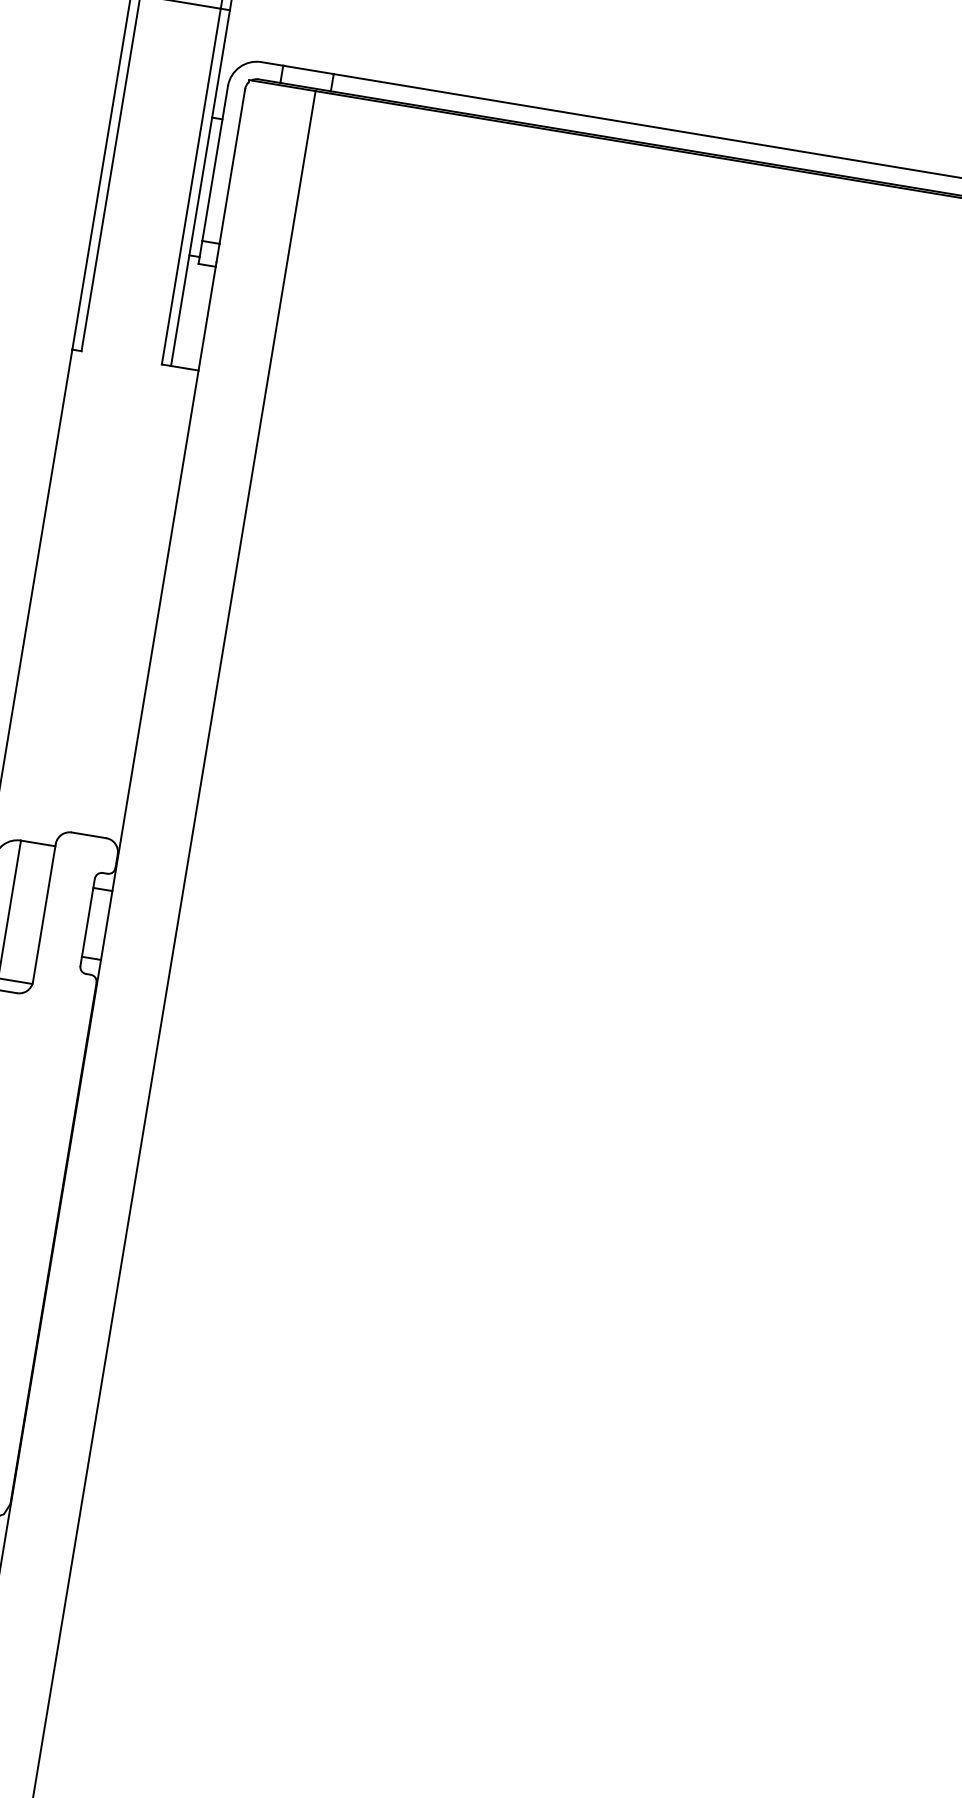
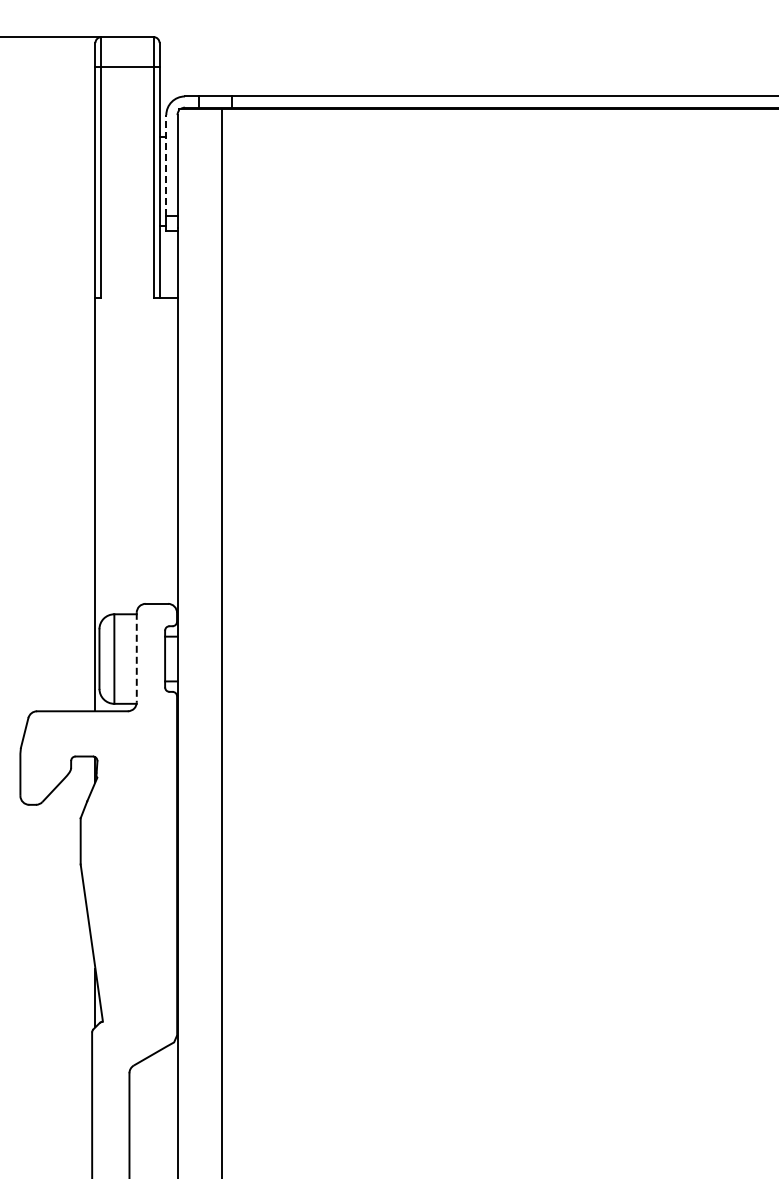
line: (215, 162) -> (166, 164), solid -> dashed
line: (44, 912) -> (136, 657), solid -> dashed

